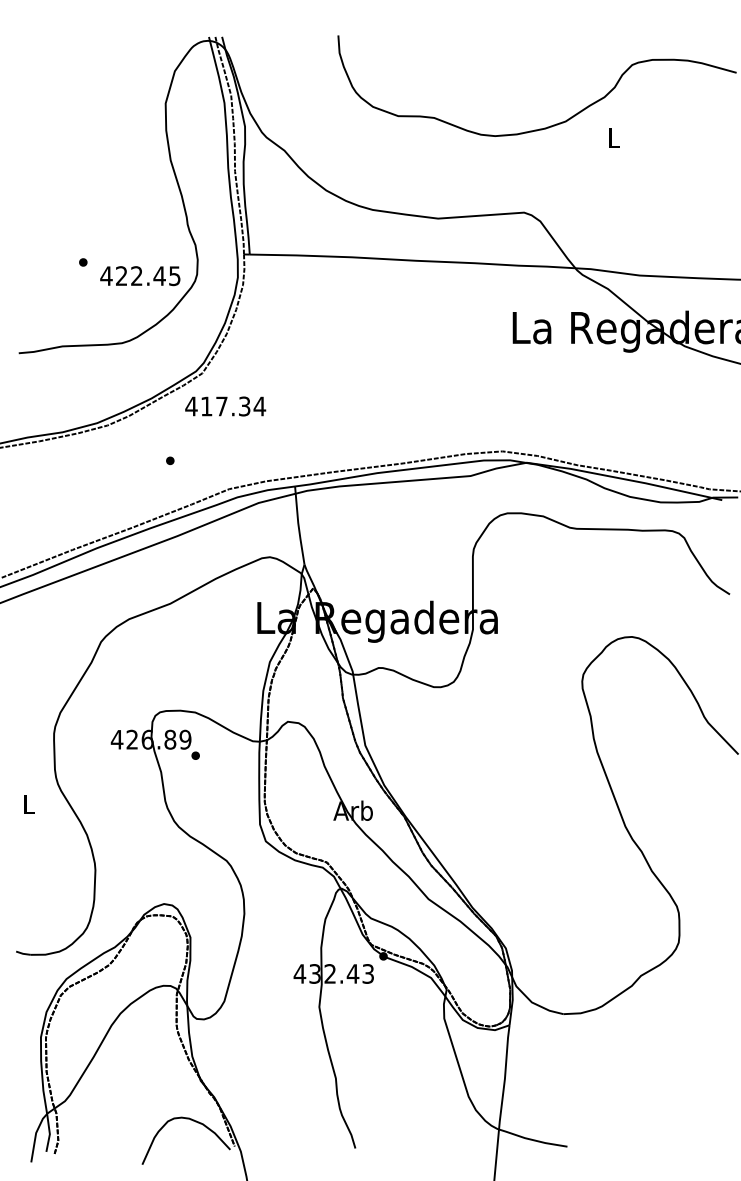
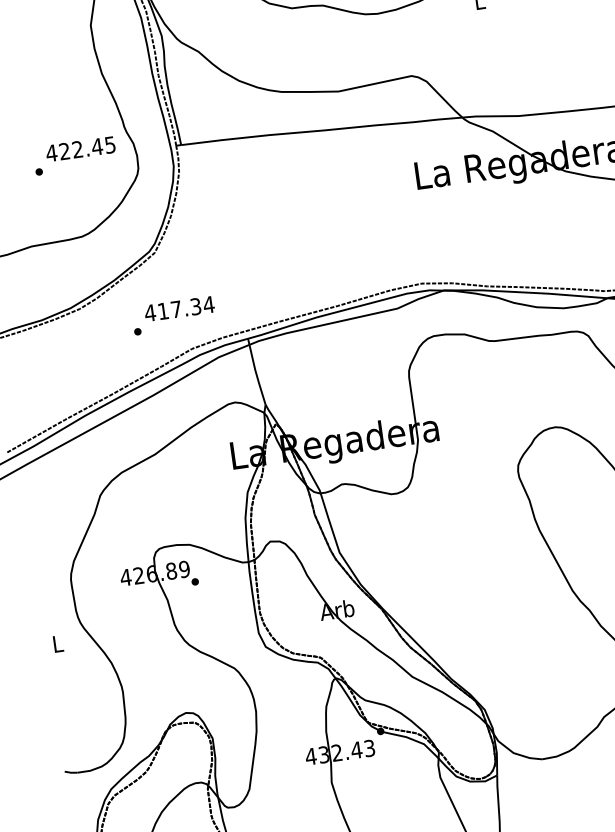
text: (140, 276) -> (80, 149), moved
text: (225, 406) -> (179, 309), moved

